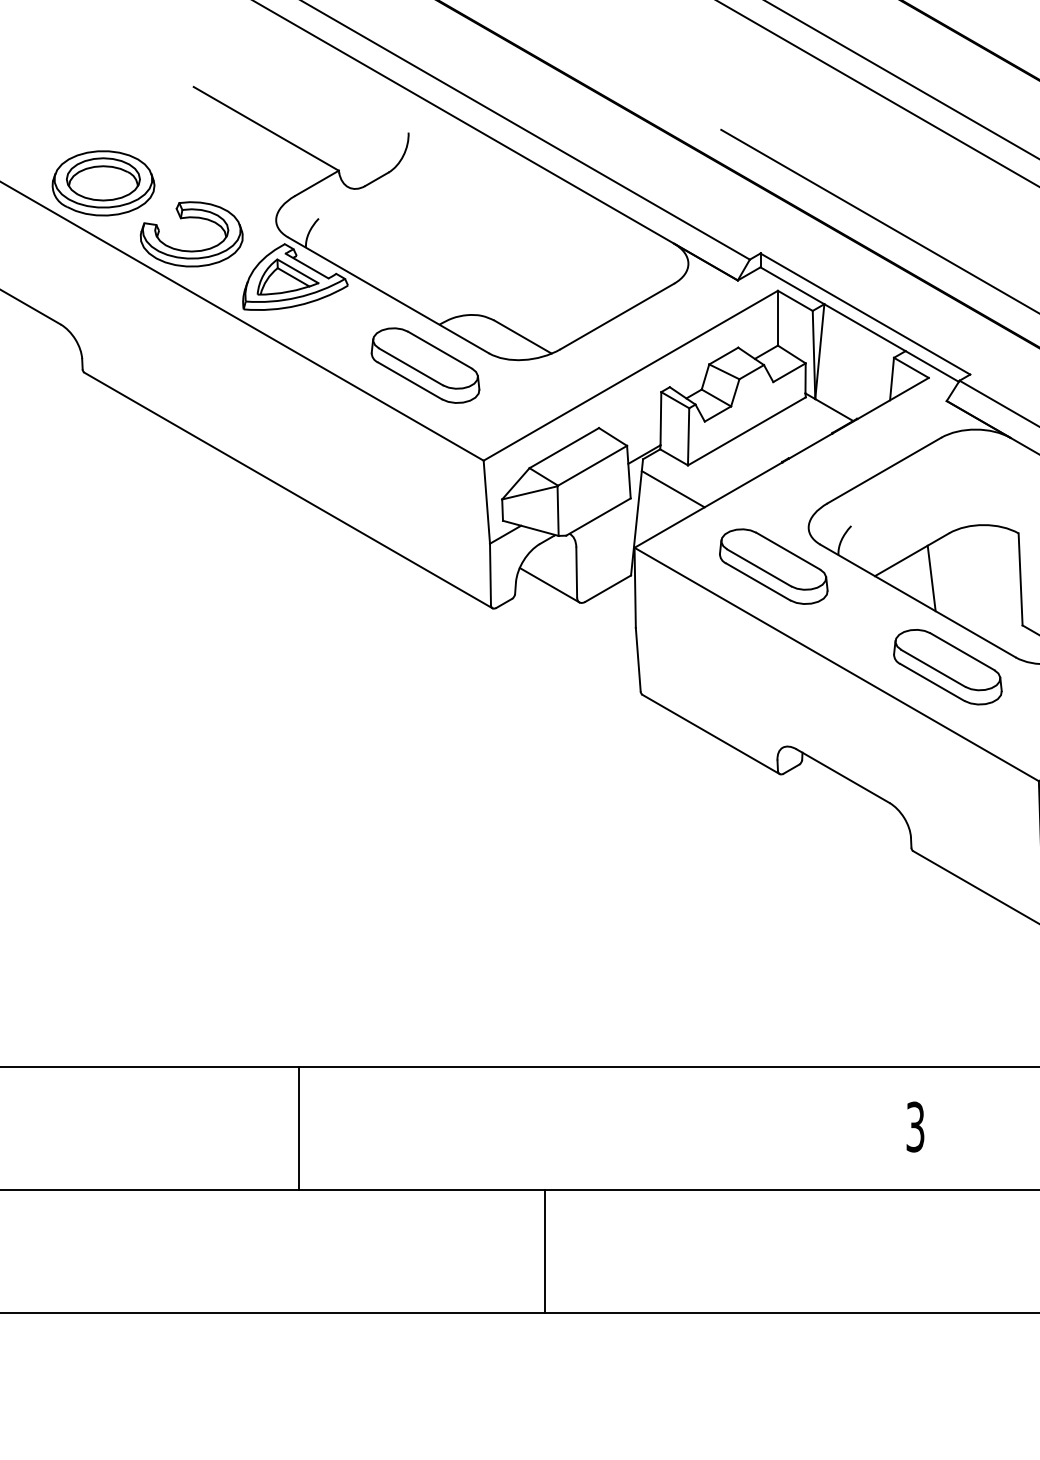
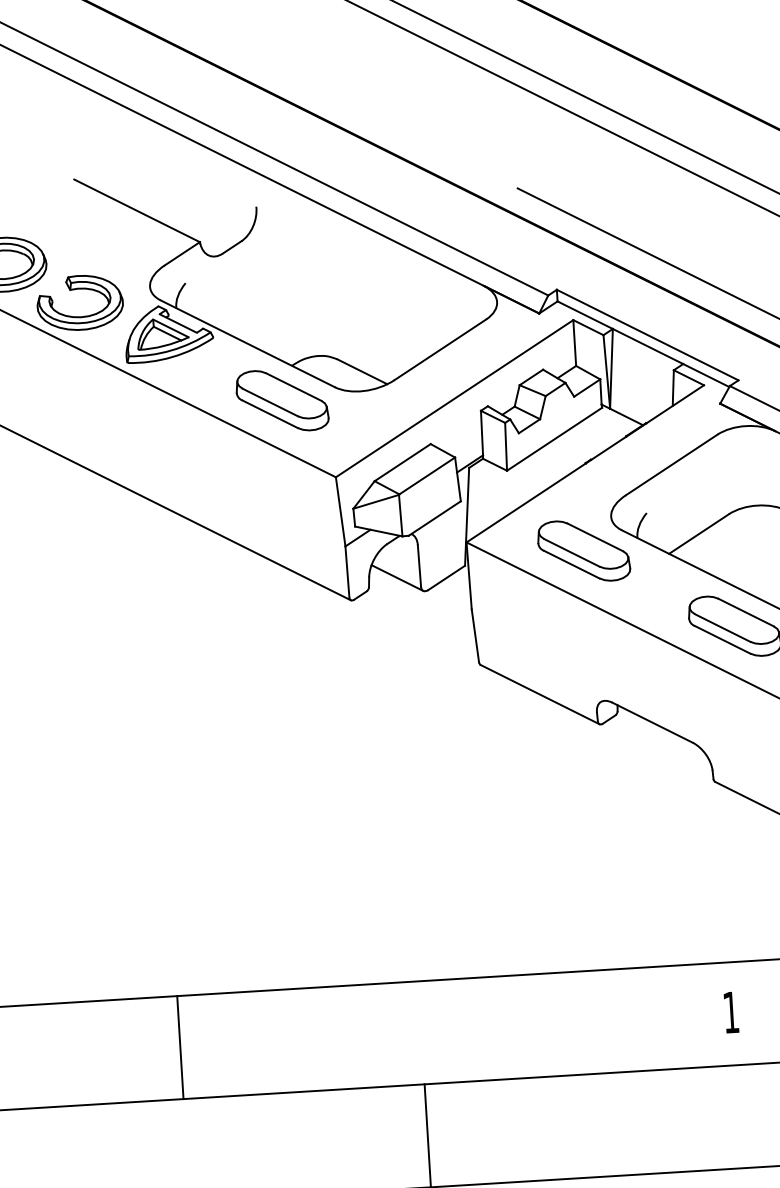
line: (672, 489) -> (495, 491), removed
line: (931, 578) -> (716, 552), removed
text: (915, 1126) -> (731, 1012), 3 -> 1
line: (298, 1128) -> (180, 1047), moved

